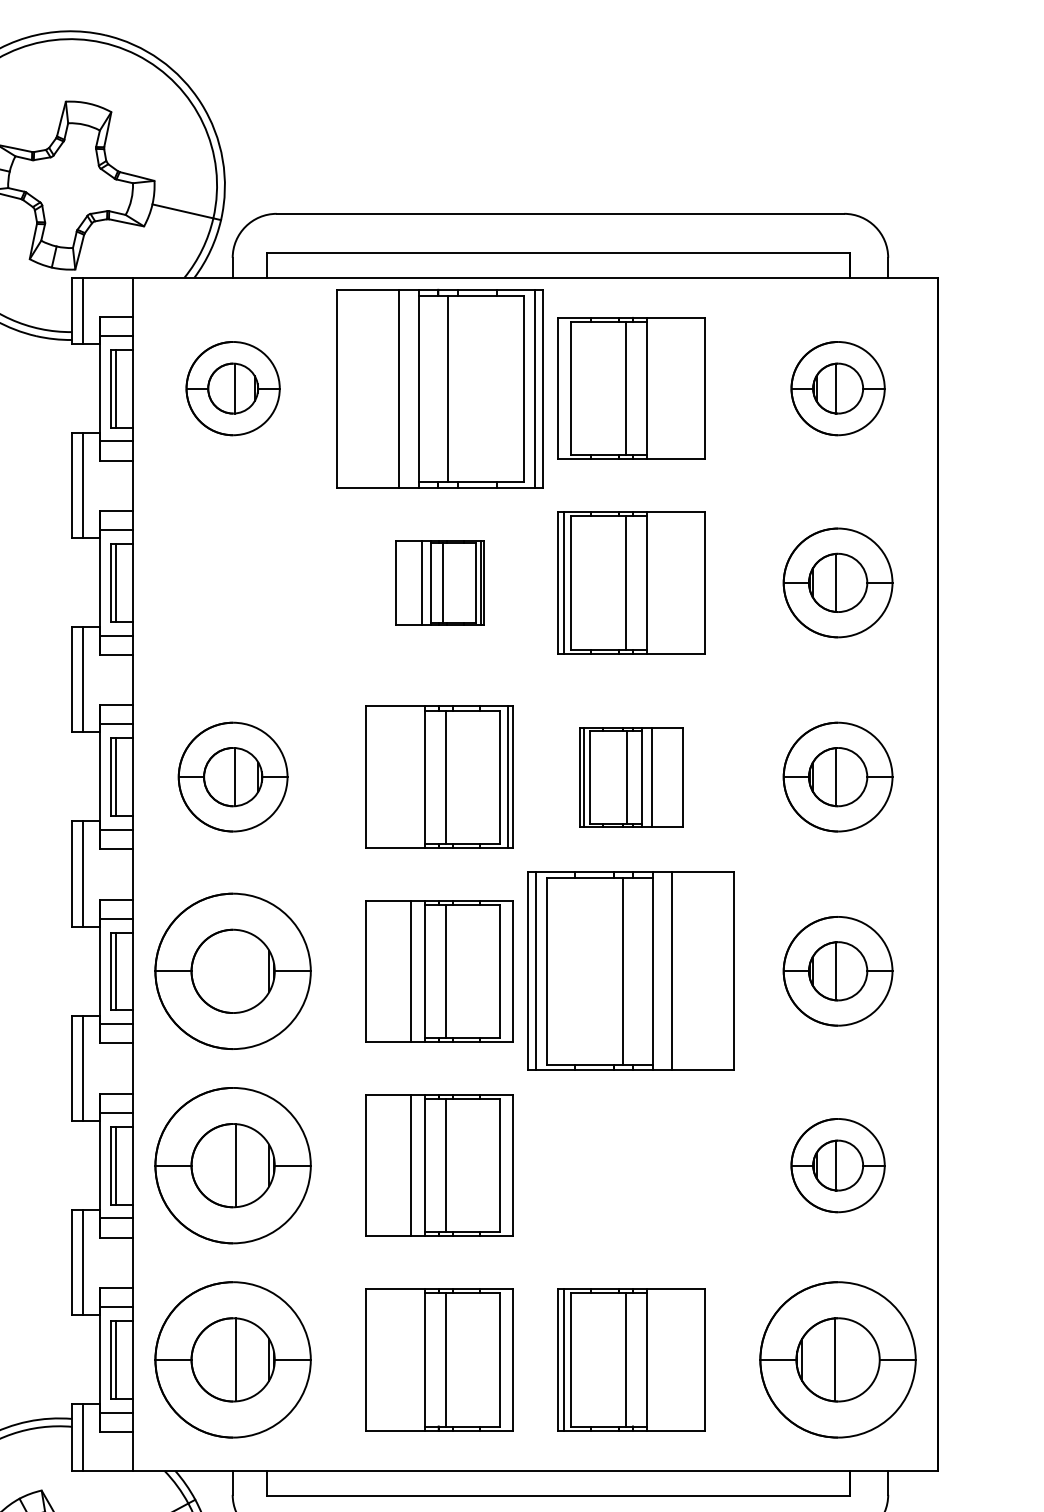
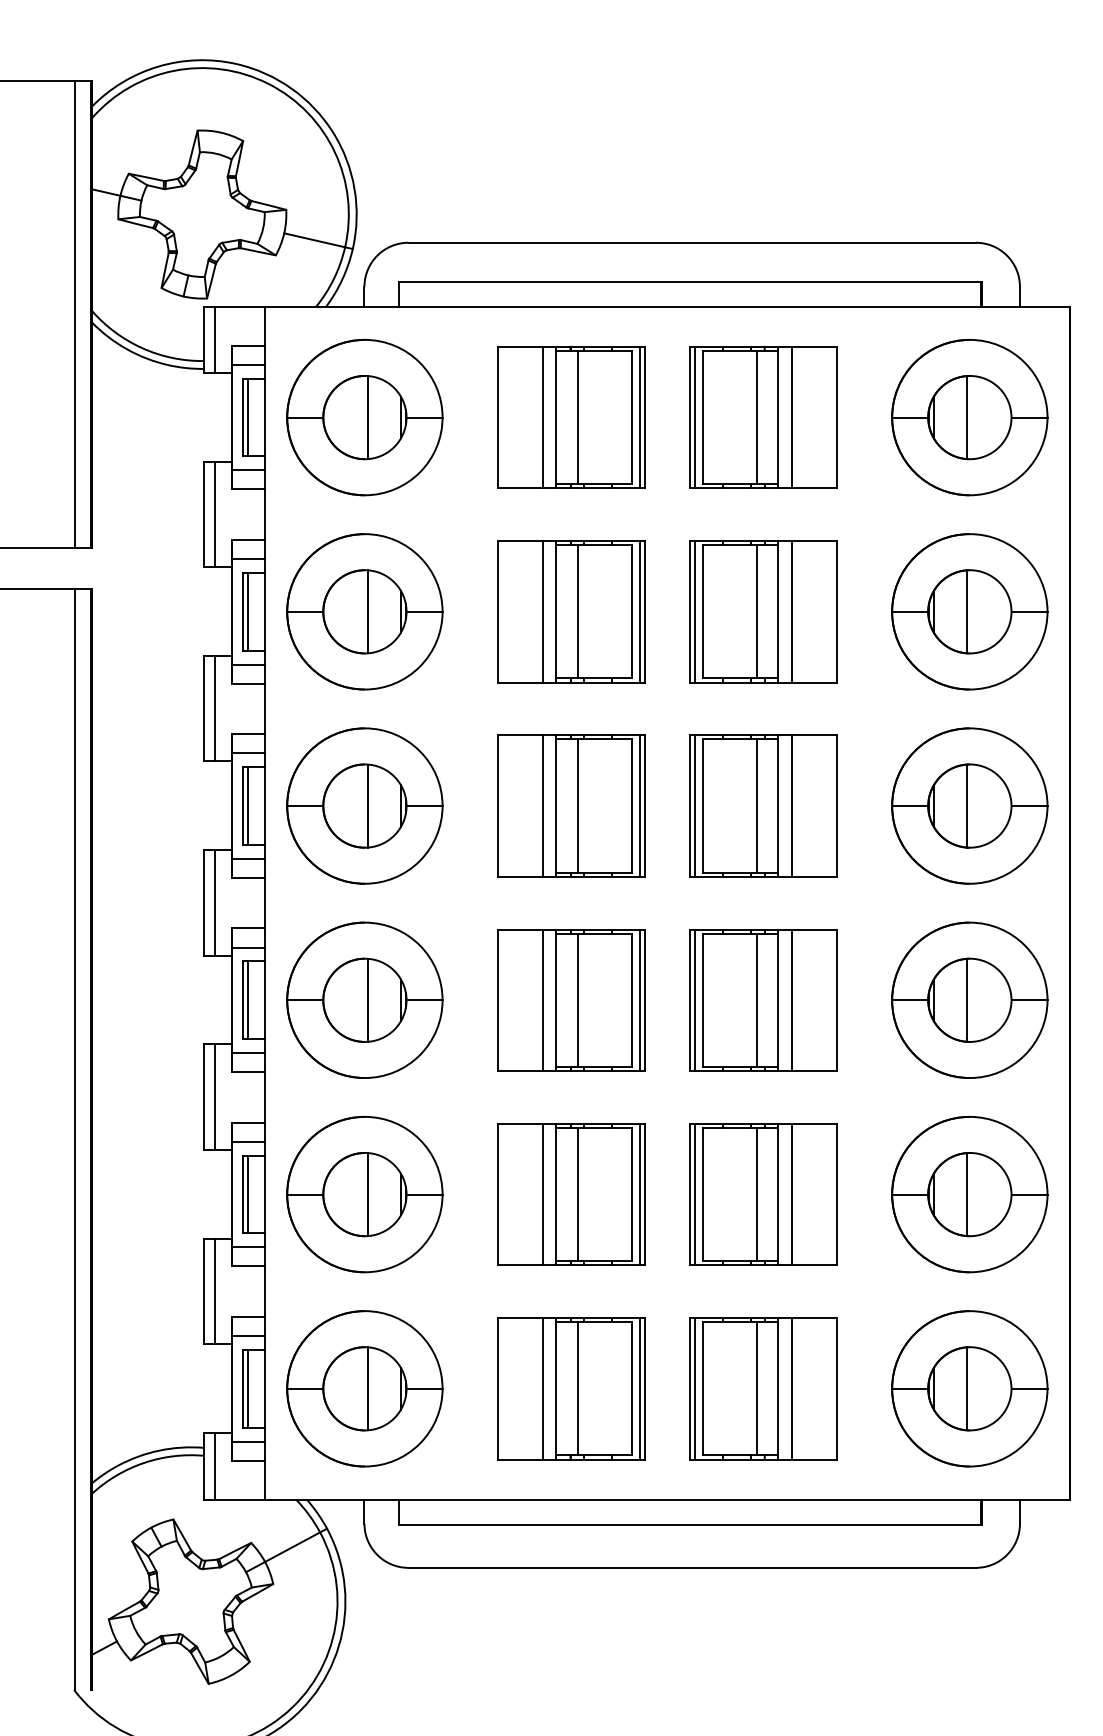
part: (439, 387) -> (571, 416), size x0.71
part: (232, 388) -> (364, 417), size x1.67
line: (563, 388) -> (695, 417), added
line: (660, 388) -> (792, 417), added
part: (837, 388) -> (969, 417), size x1.67
part: (232, 582) -> (364, 611), added
part: (439, 582) -> (571, 611), size x1.67
line: (660, 582) -> (792, 611), added
part: (837, 582) -> (969, 611), size x1.43
part: (232, 776) -> (364, 805), size x1.43
line: (410, 776) -> (542, 805), added
part: (631, 776) -> (763, 805), size x1.43
part: (837, 776) -> (969, 805), size x1.43
line: (236, 970) -> (368, 999), added
part: (837, 970) -> (969, 999), size x1.43
line: (507, 971) -> (639, 1000), added
part: (631, 971) -> (763, 1000), size x0.71
line: (507, 1165) -> (639, 1194), added
part: (631, 1165) -> (763, 1194), added
part: (837, 1165) -> (969, 1194), size x1.67
line: (410, 1359) -> (542, 1388), added
line: (507, 1359) -> (639, 1388), added
line: (660, 1359) -> (792, 1388), added

